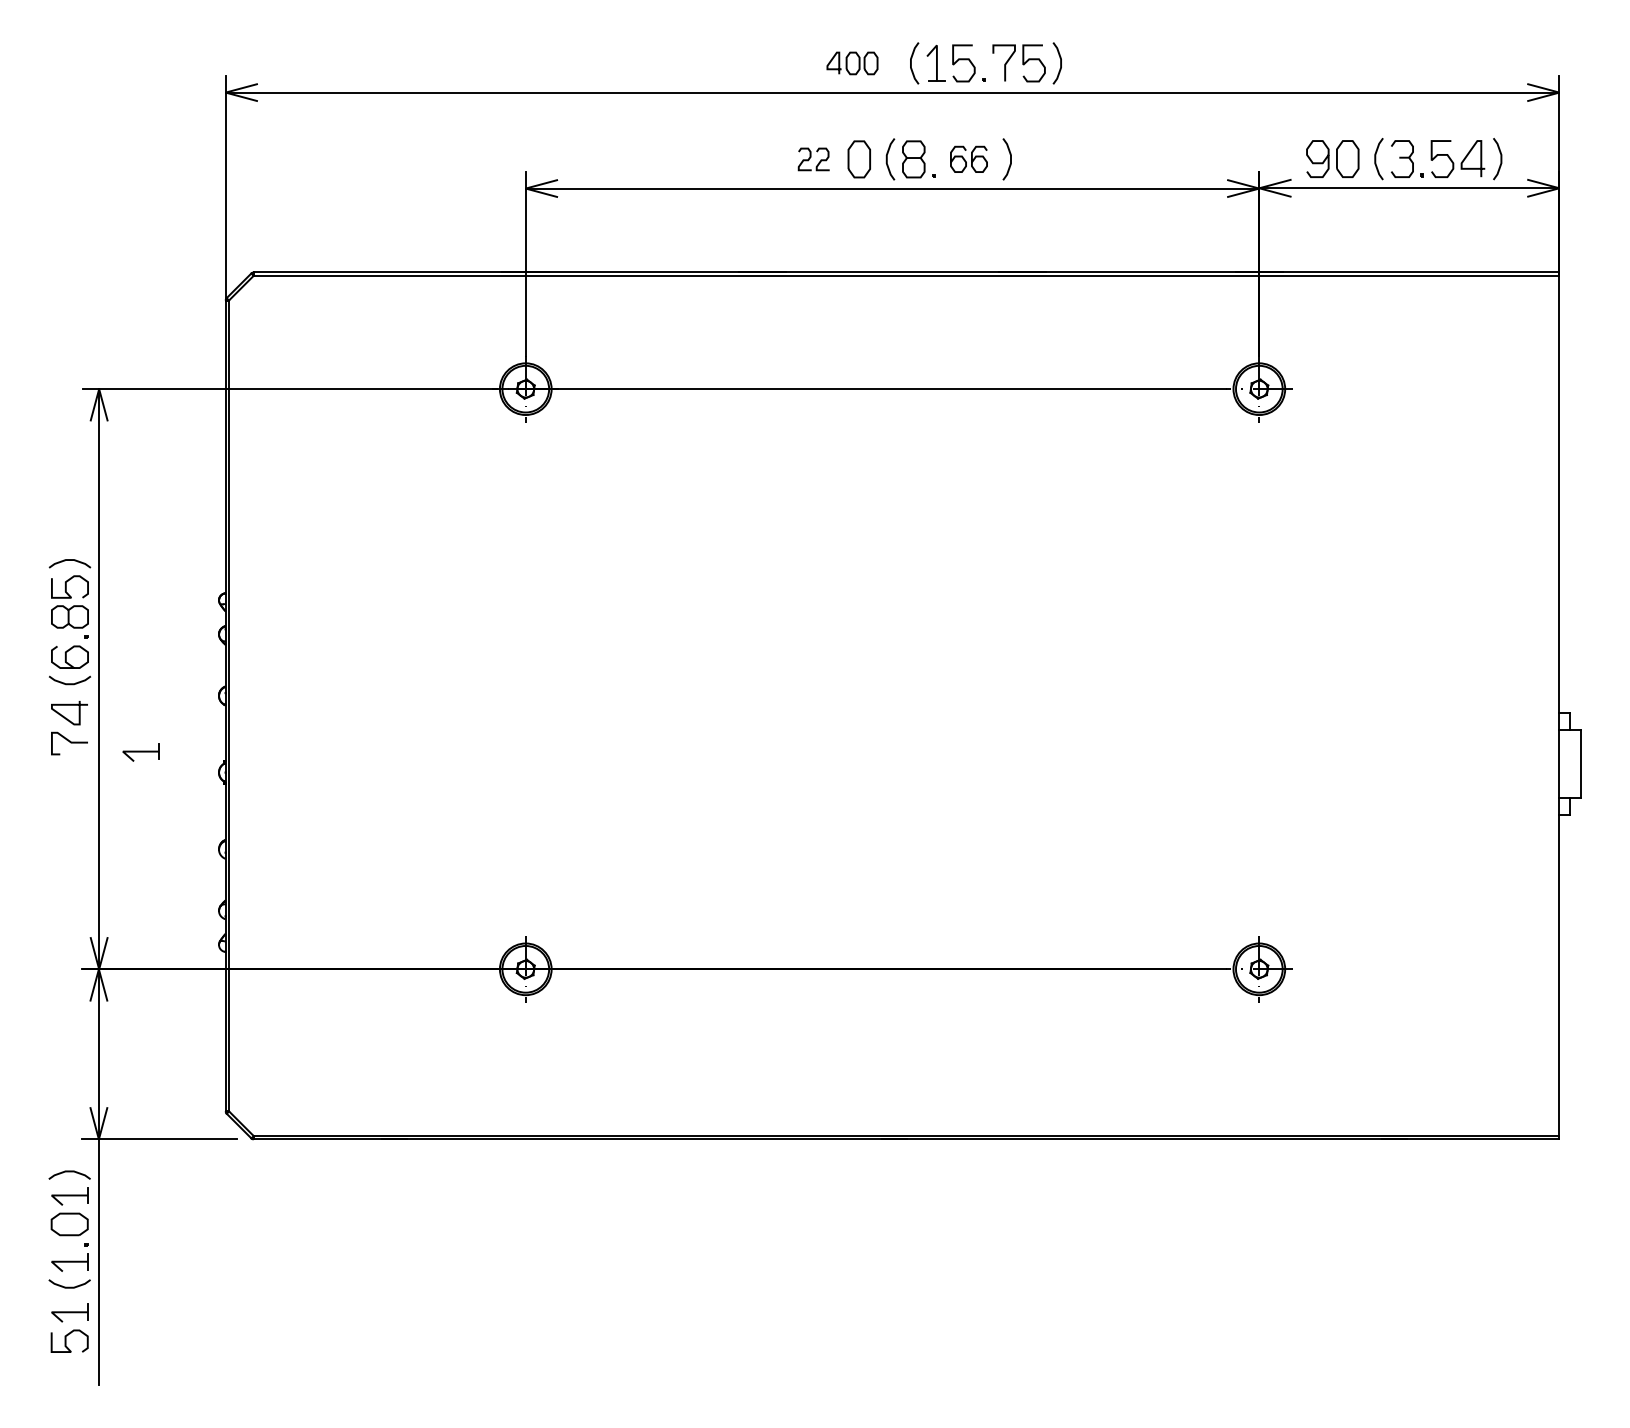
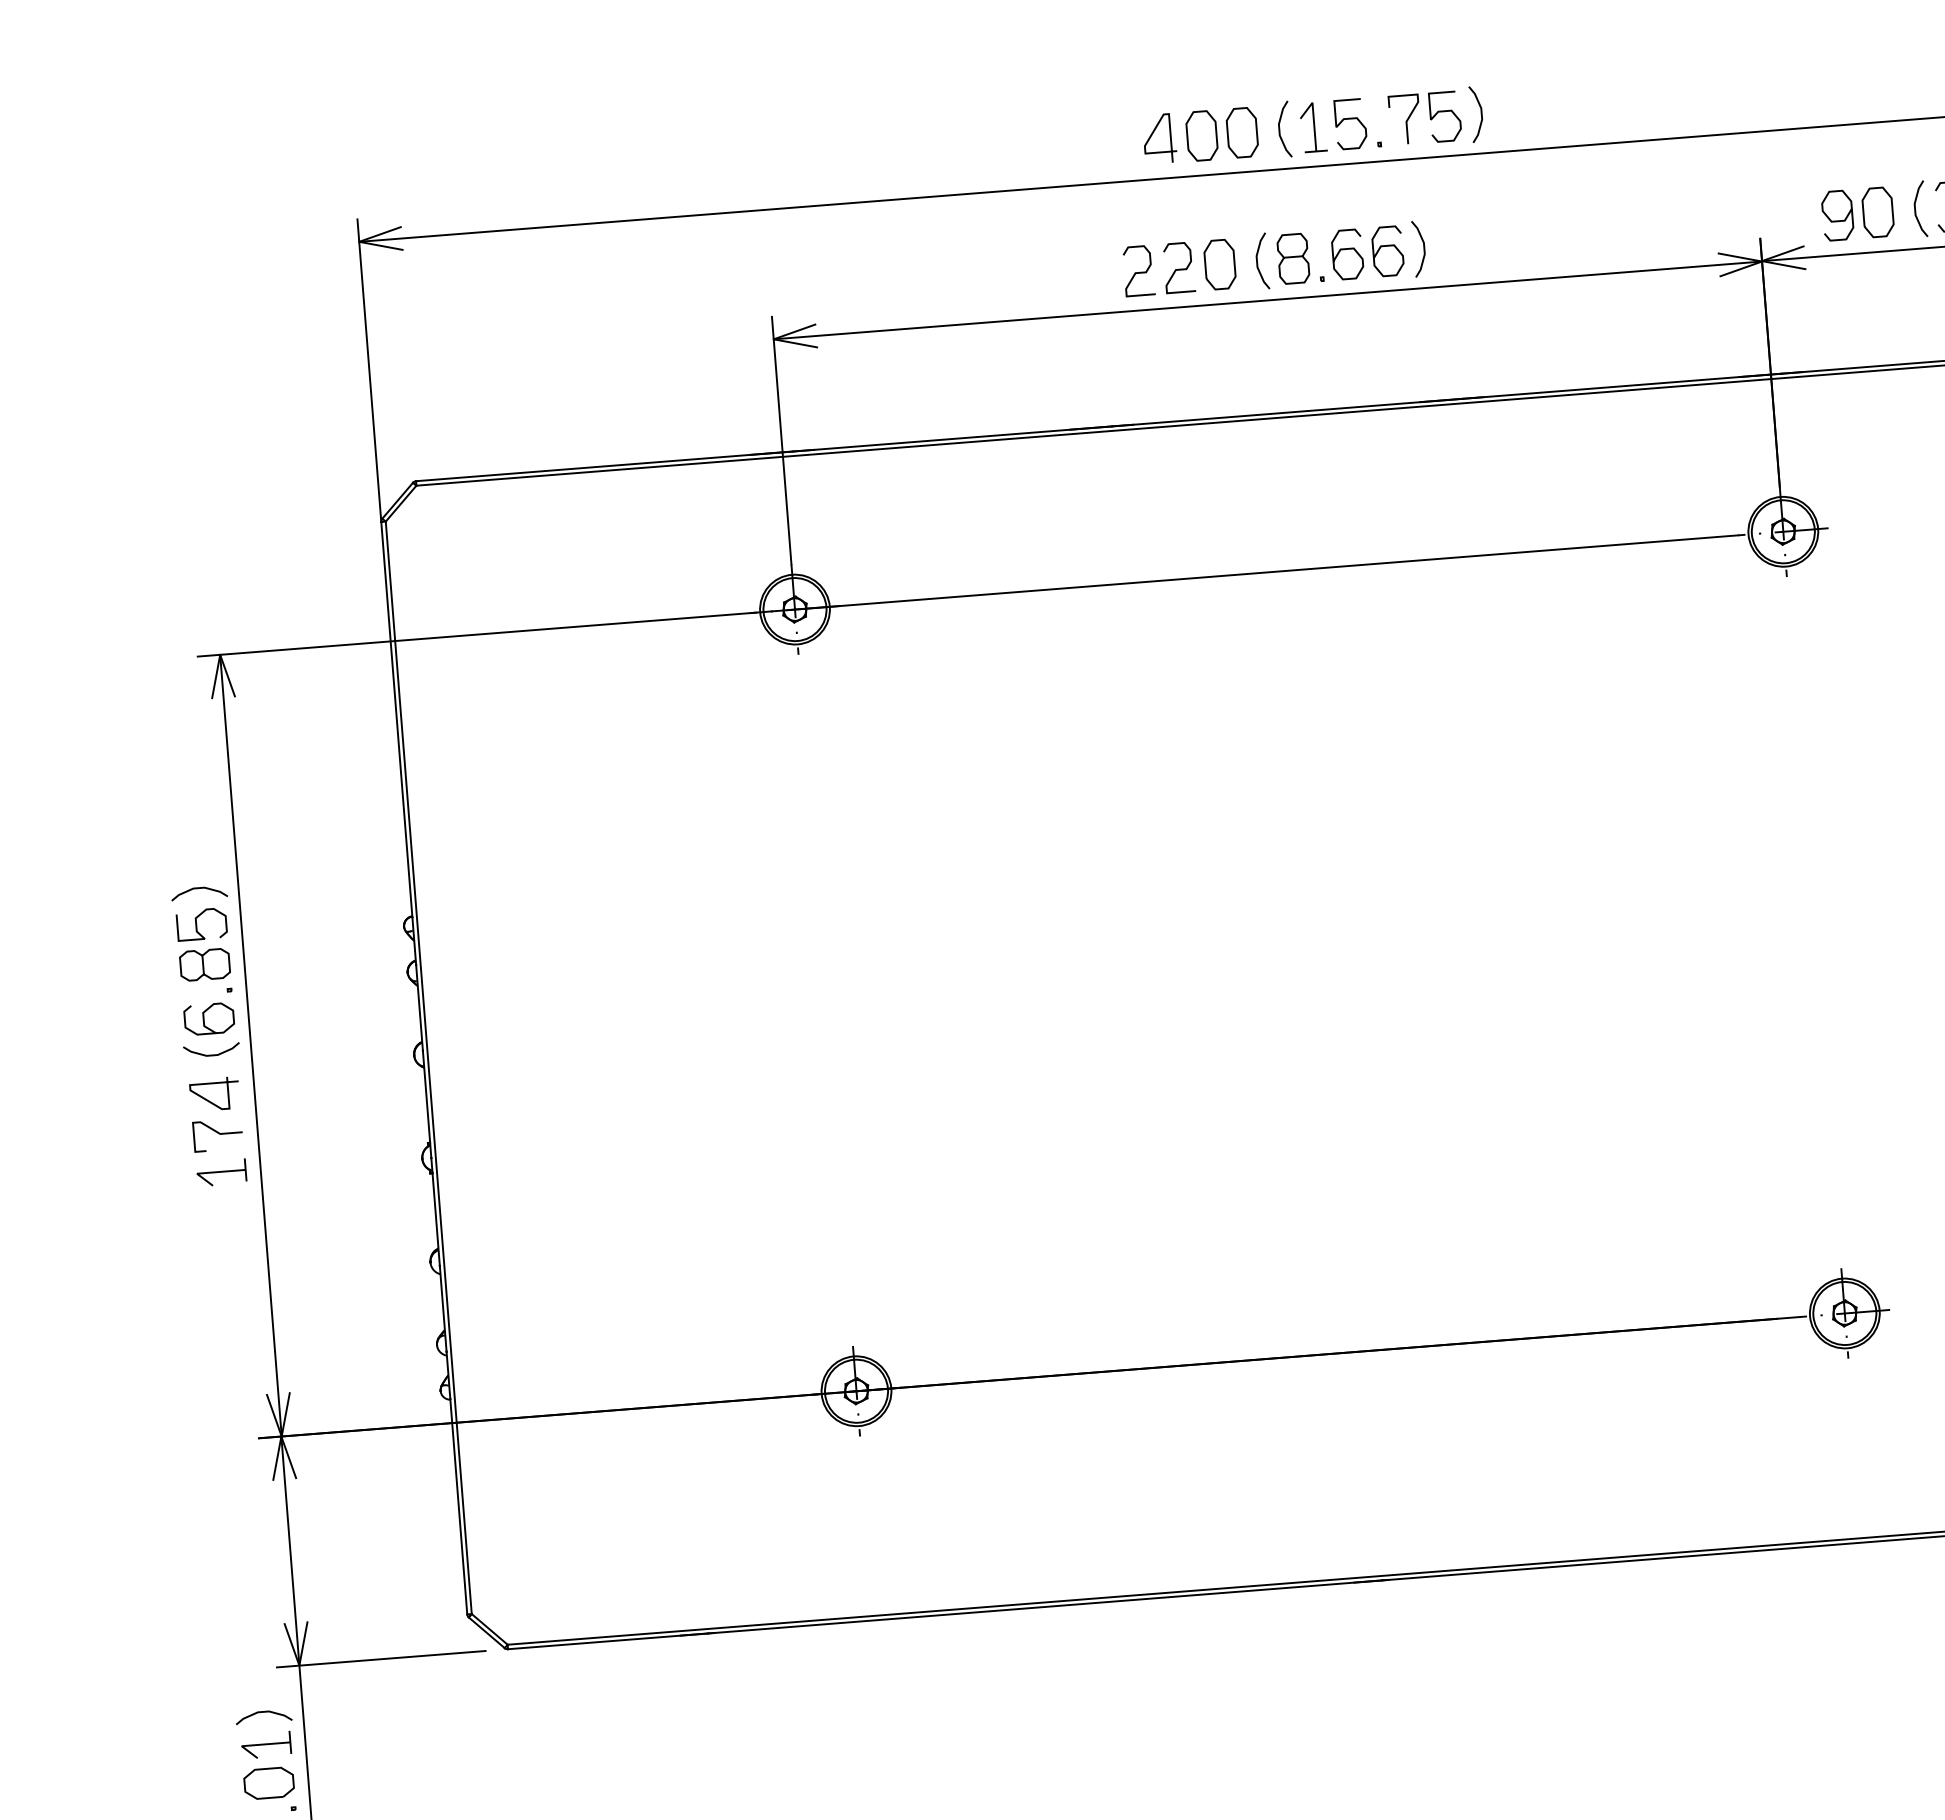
part: (852, 63) -> (1200, 136), size x1.67
part: (813, 159) -> (1158, 269), size x1.67
part: (968, 159) -> (1367, 253), size x1.43
part: (140, 752) -> (220, 1173), moved

